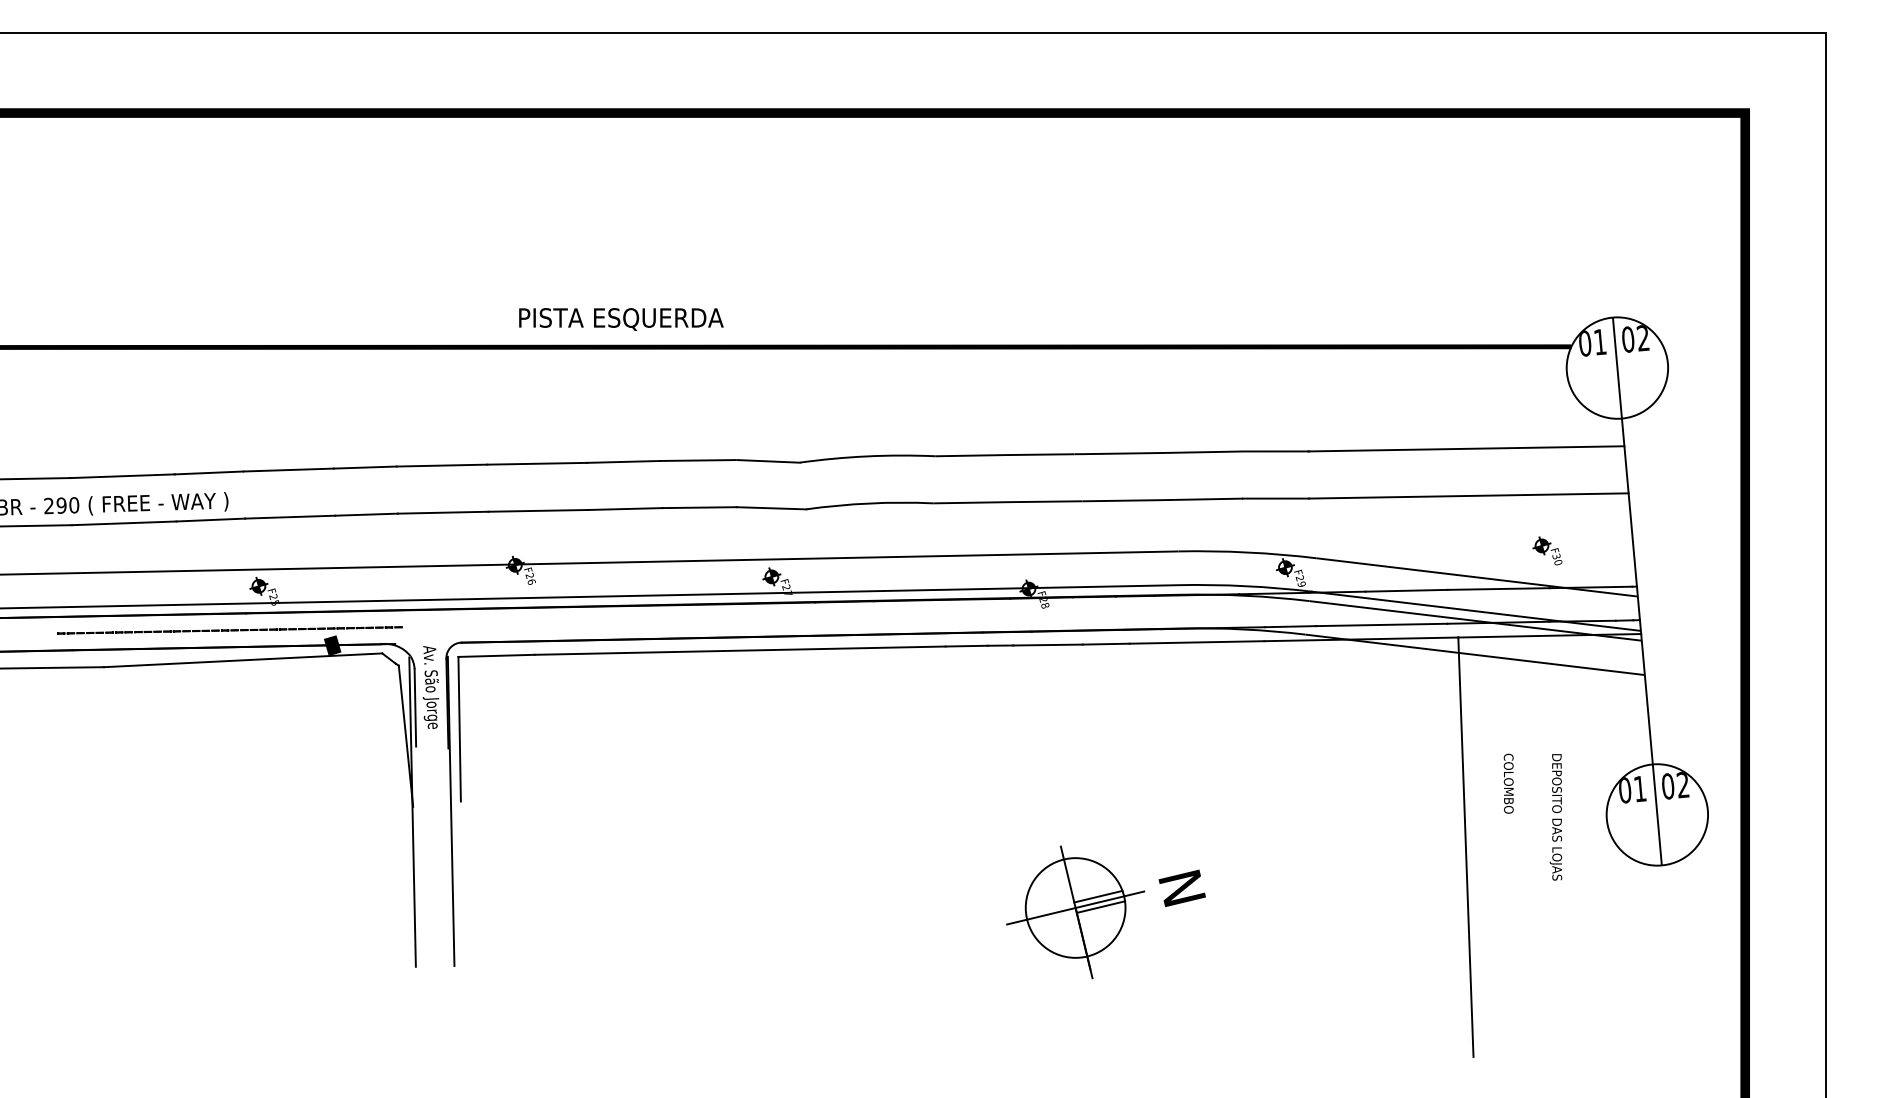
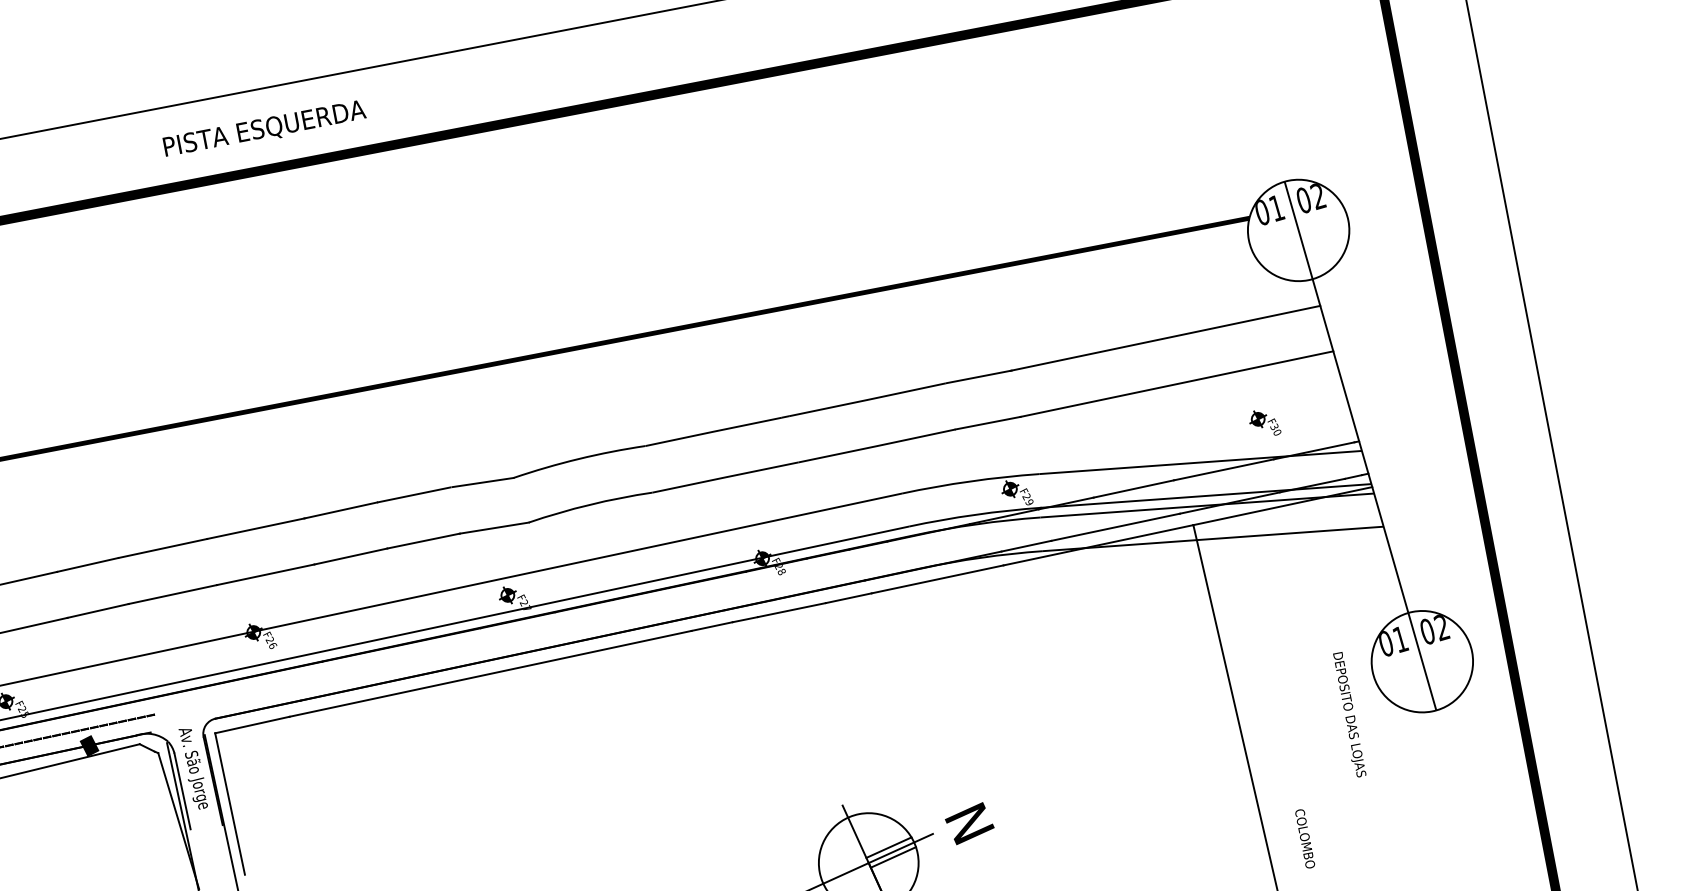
text: (621, 319) -> (264, 129), moved
text: (1508, 783) -> (1304, 838), moved
text: (1555, 817) -> (1348, 715), moved

